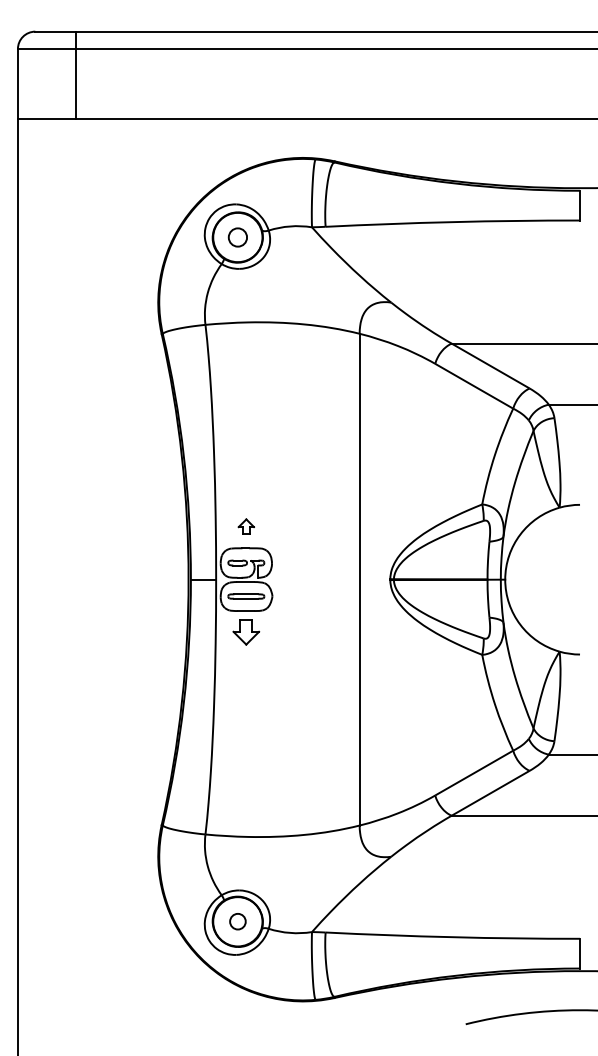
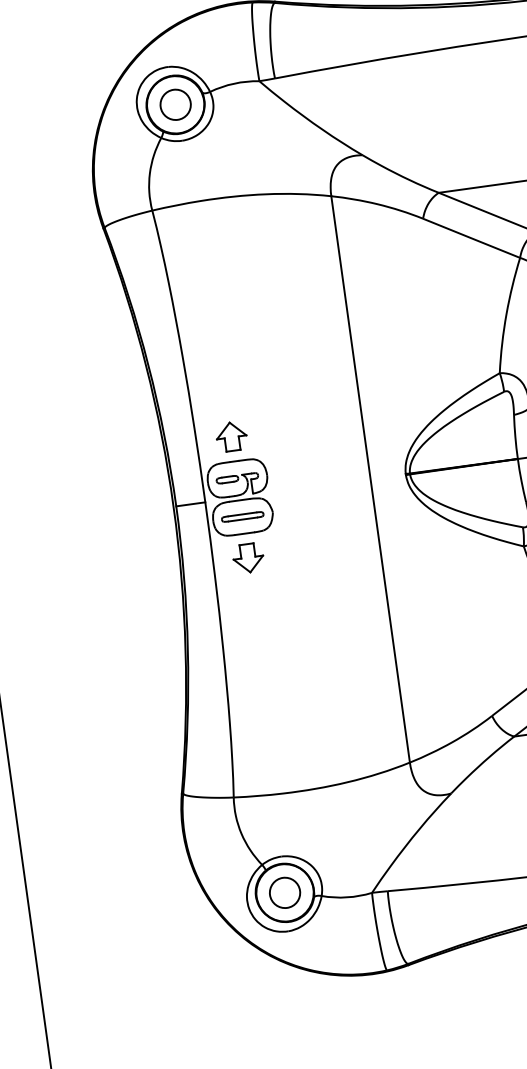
circle: (237, 237) -> (175, 104), size x1.43
part: (246, 526) -> (231, 436), size x1.67
circle: (237, 921) -> (284, 892), size x1.67

